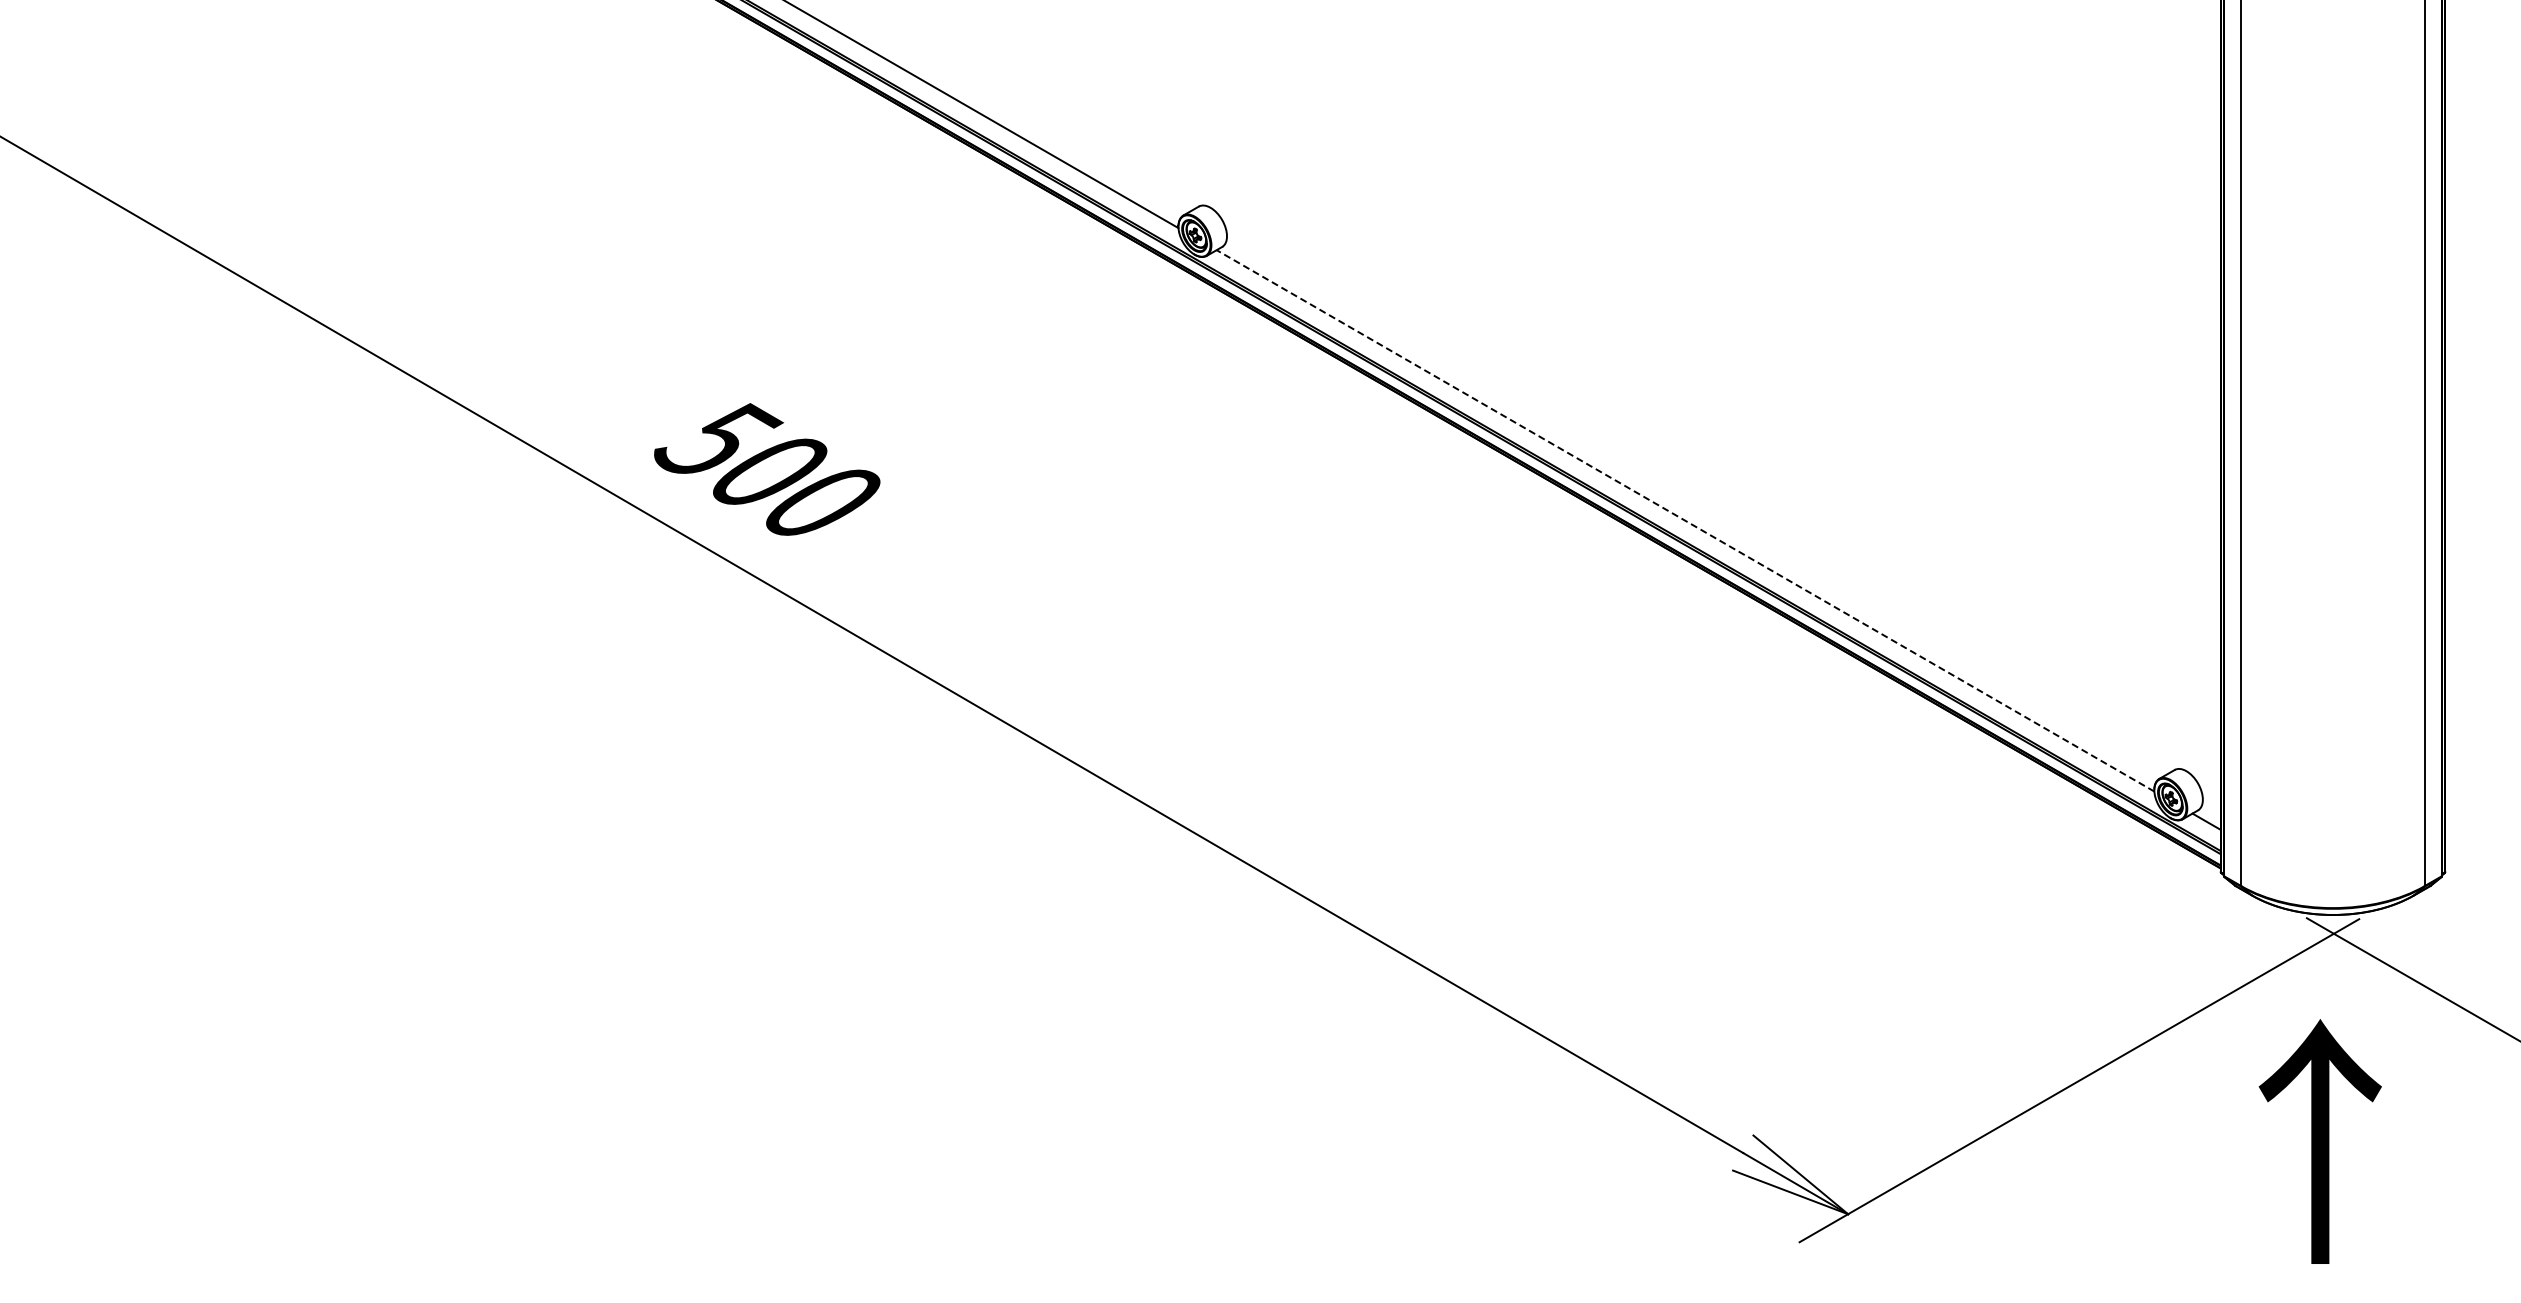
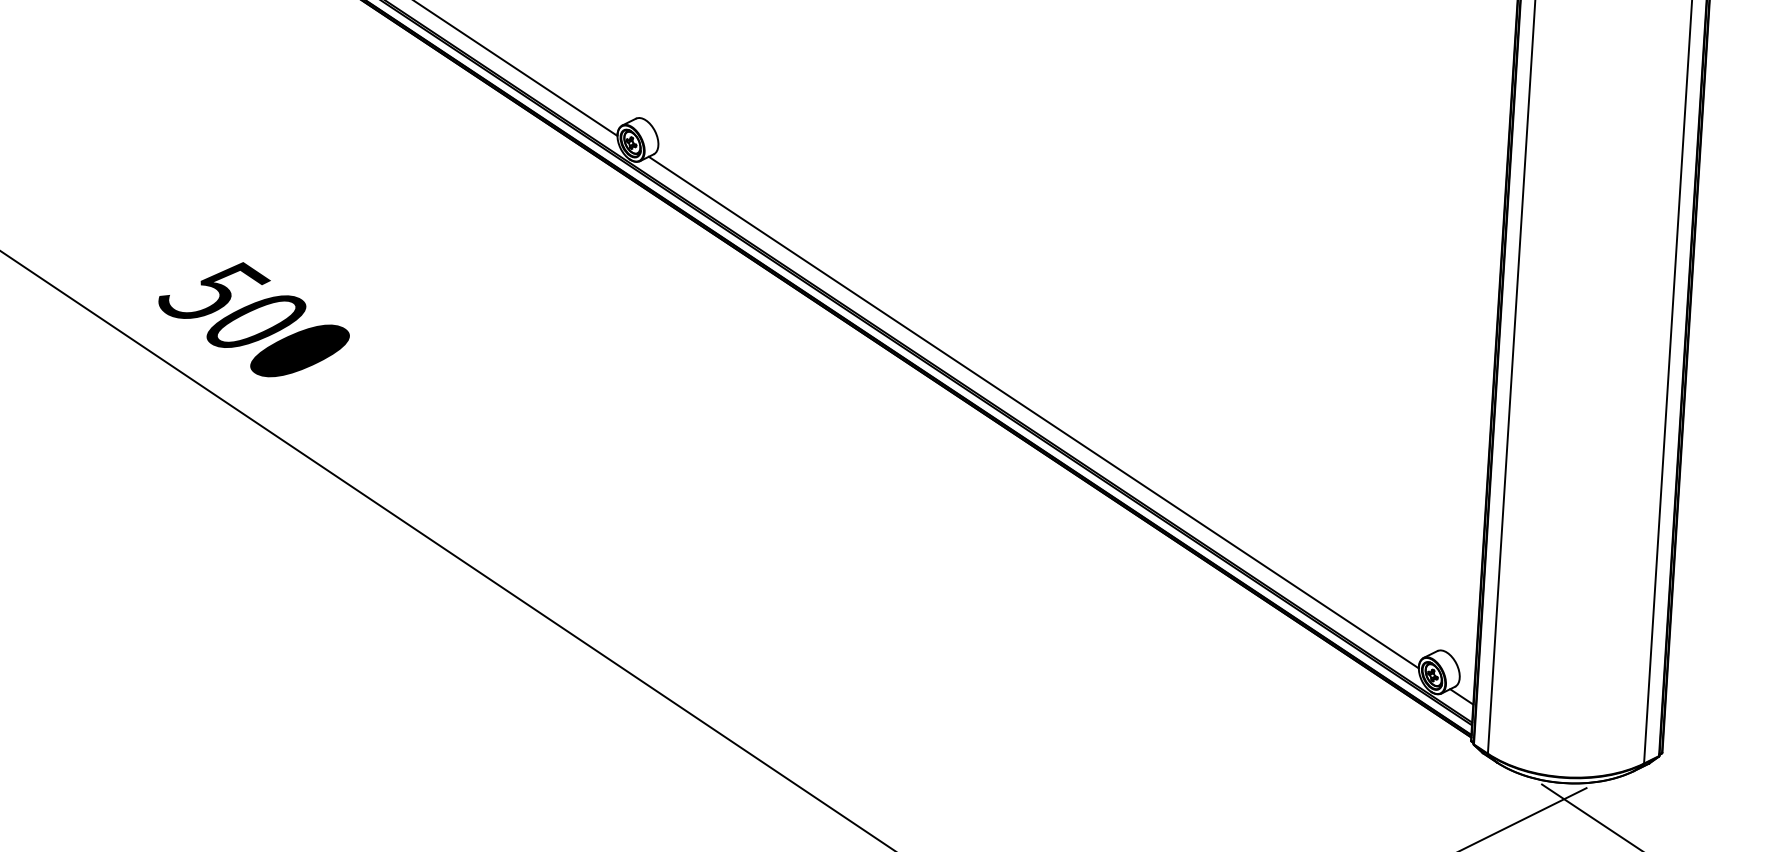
line: (1685, 520) -> (1033, 412), dashed -> solid

